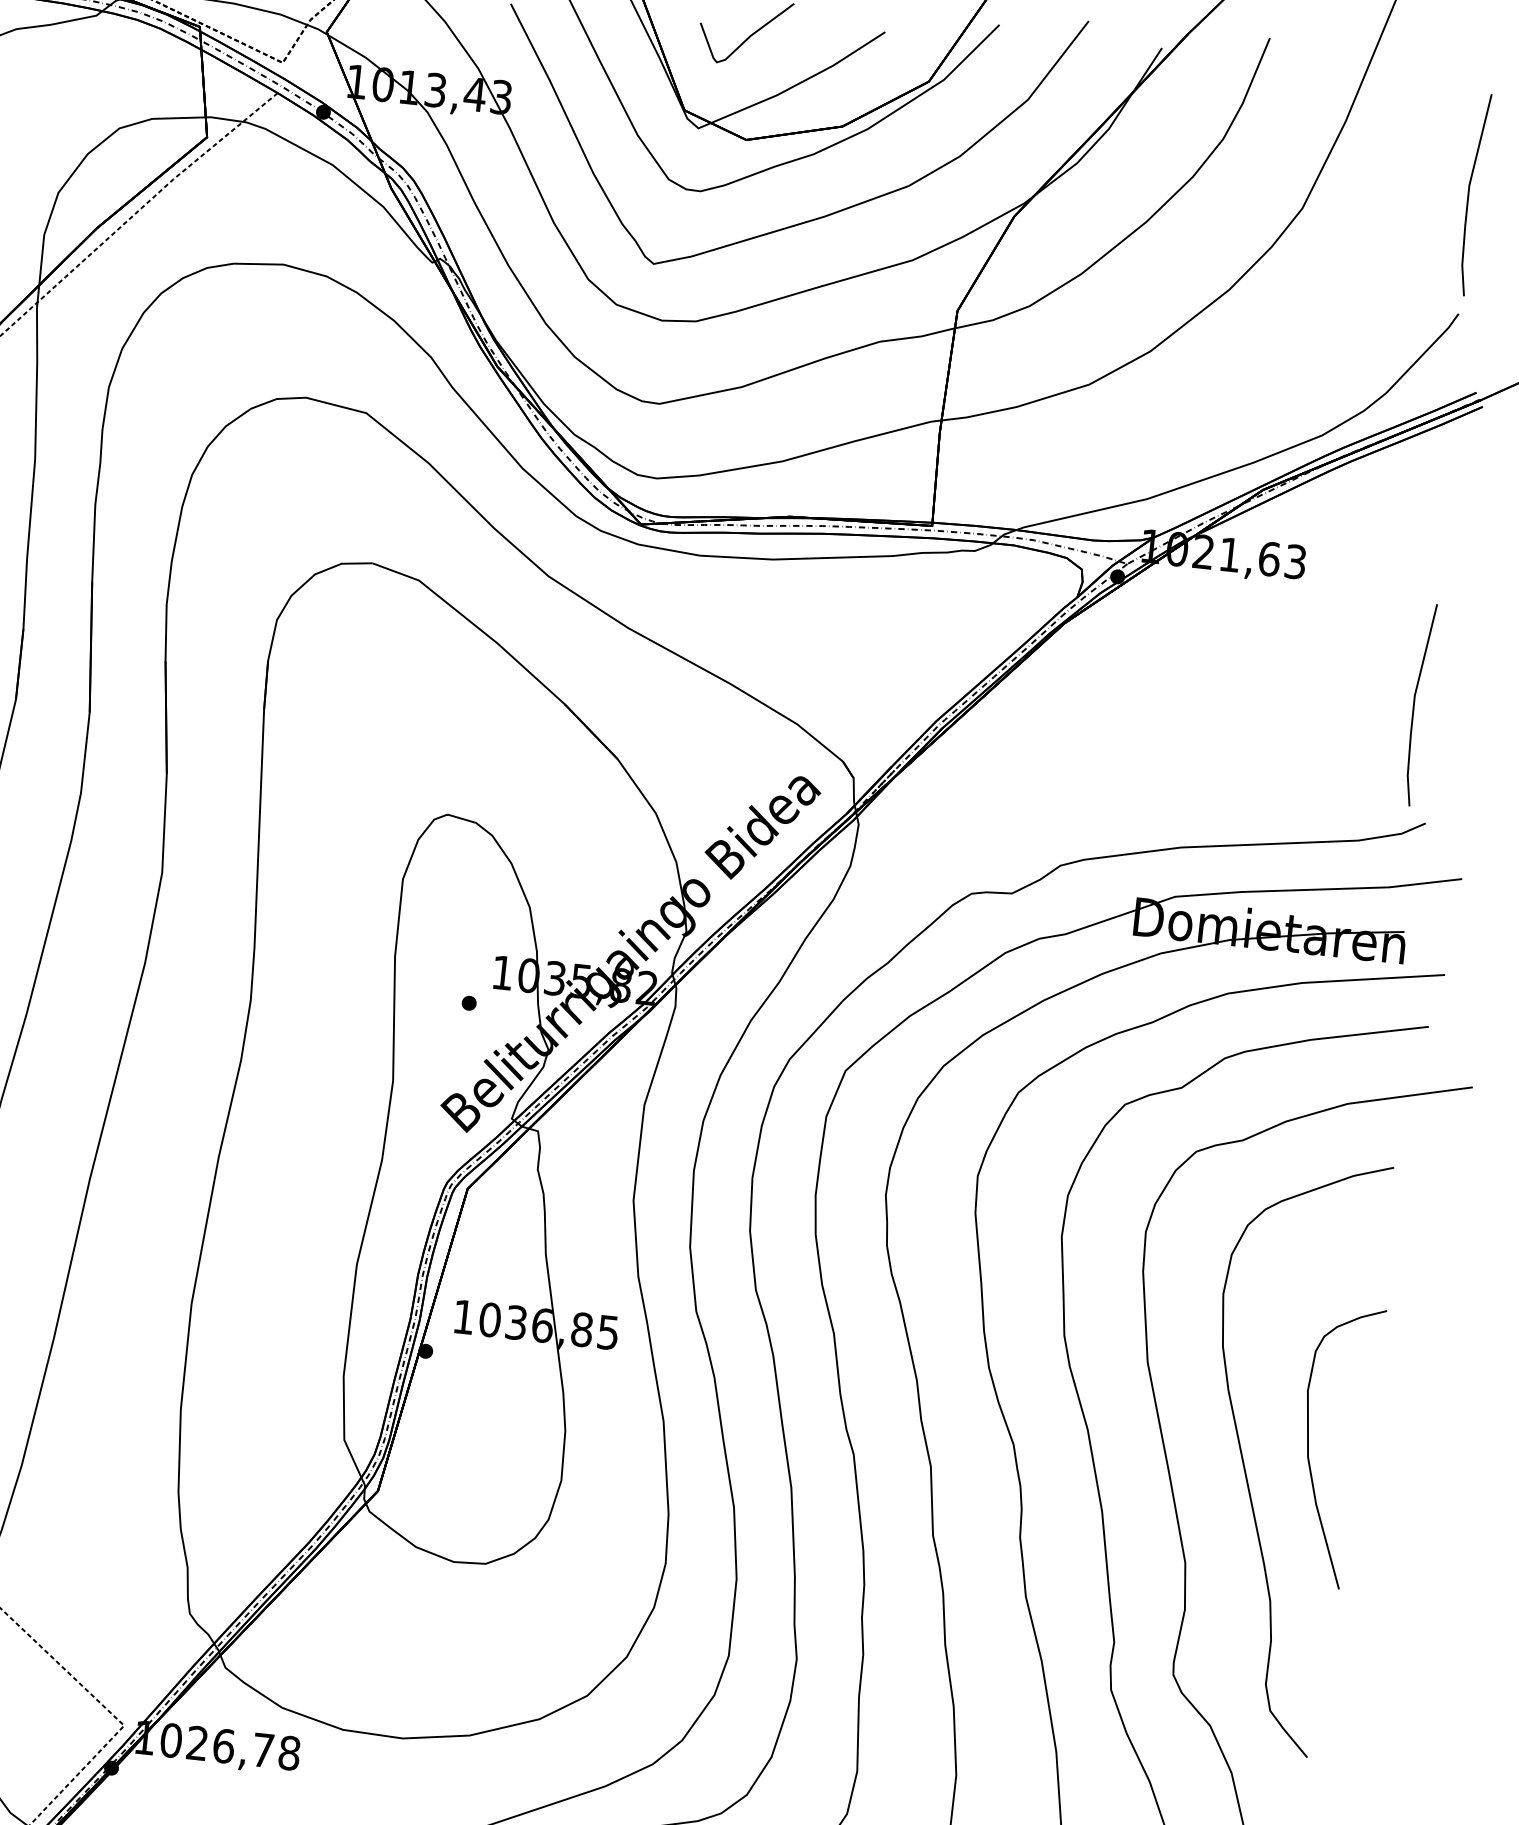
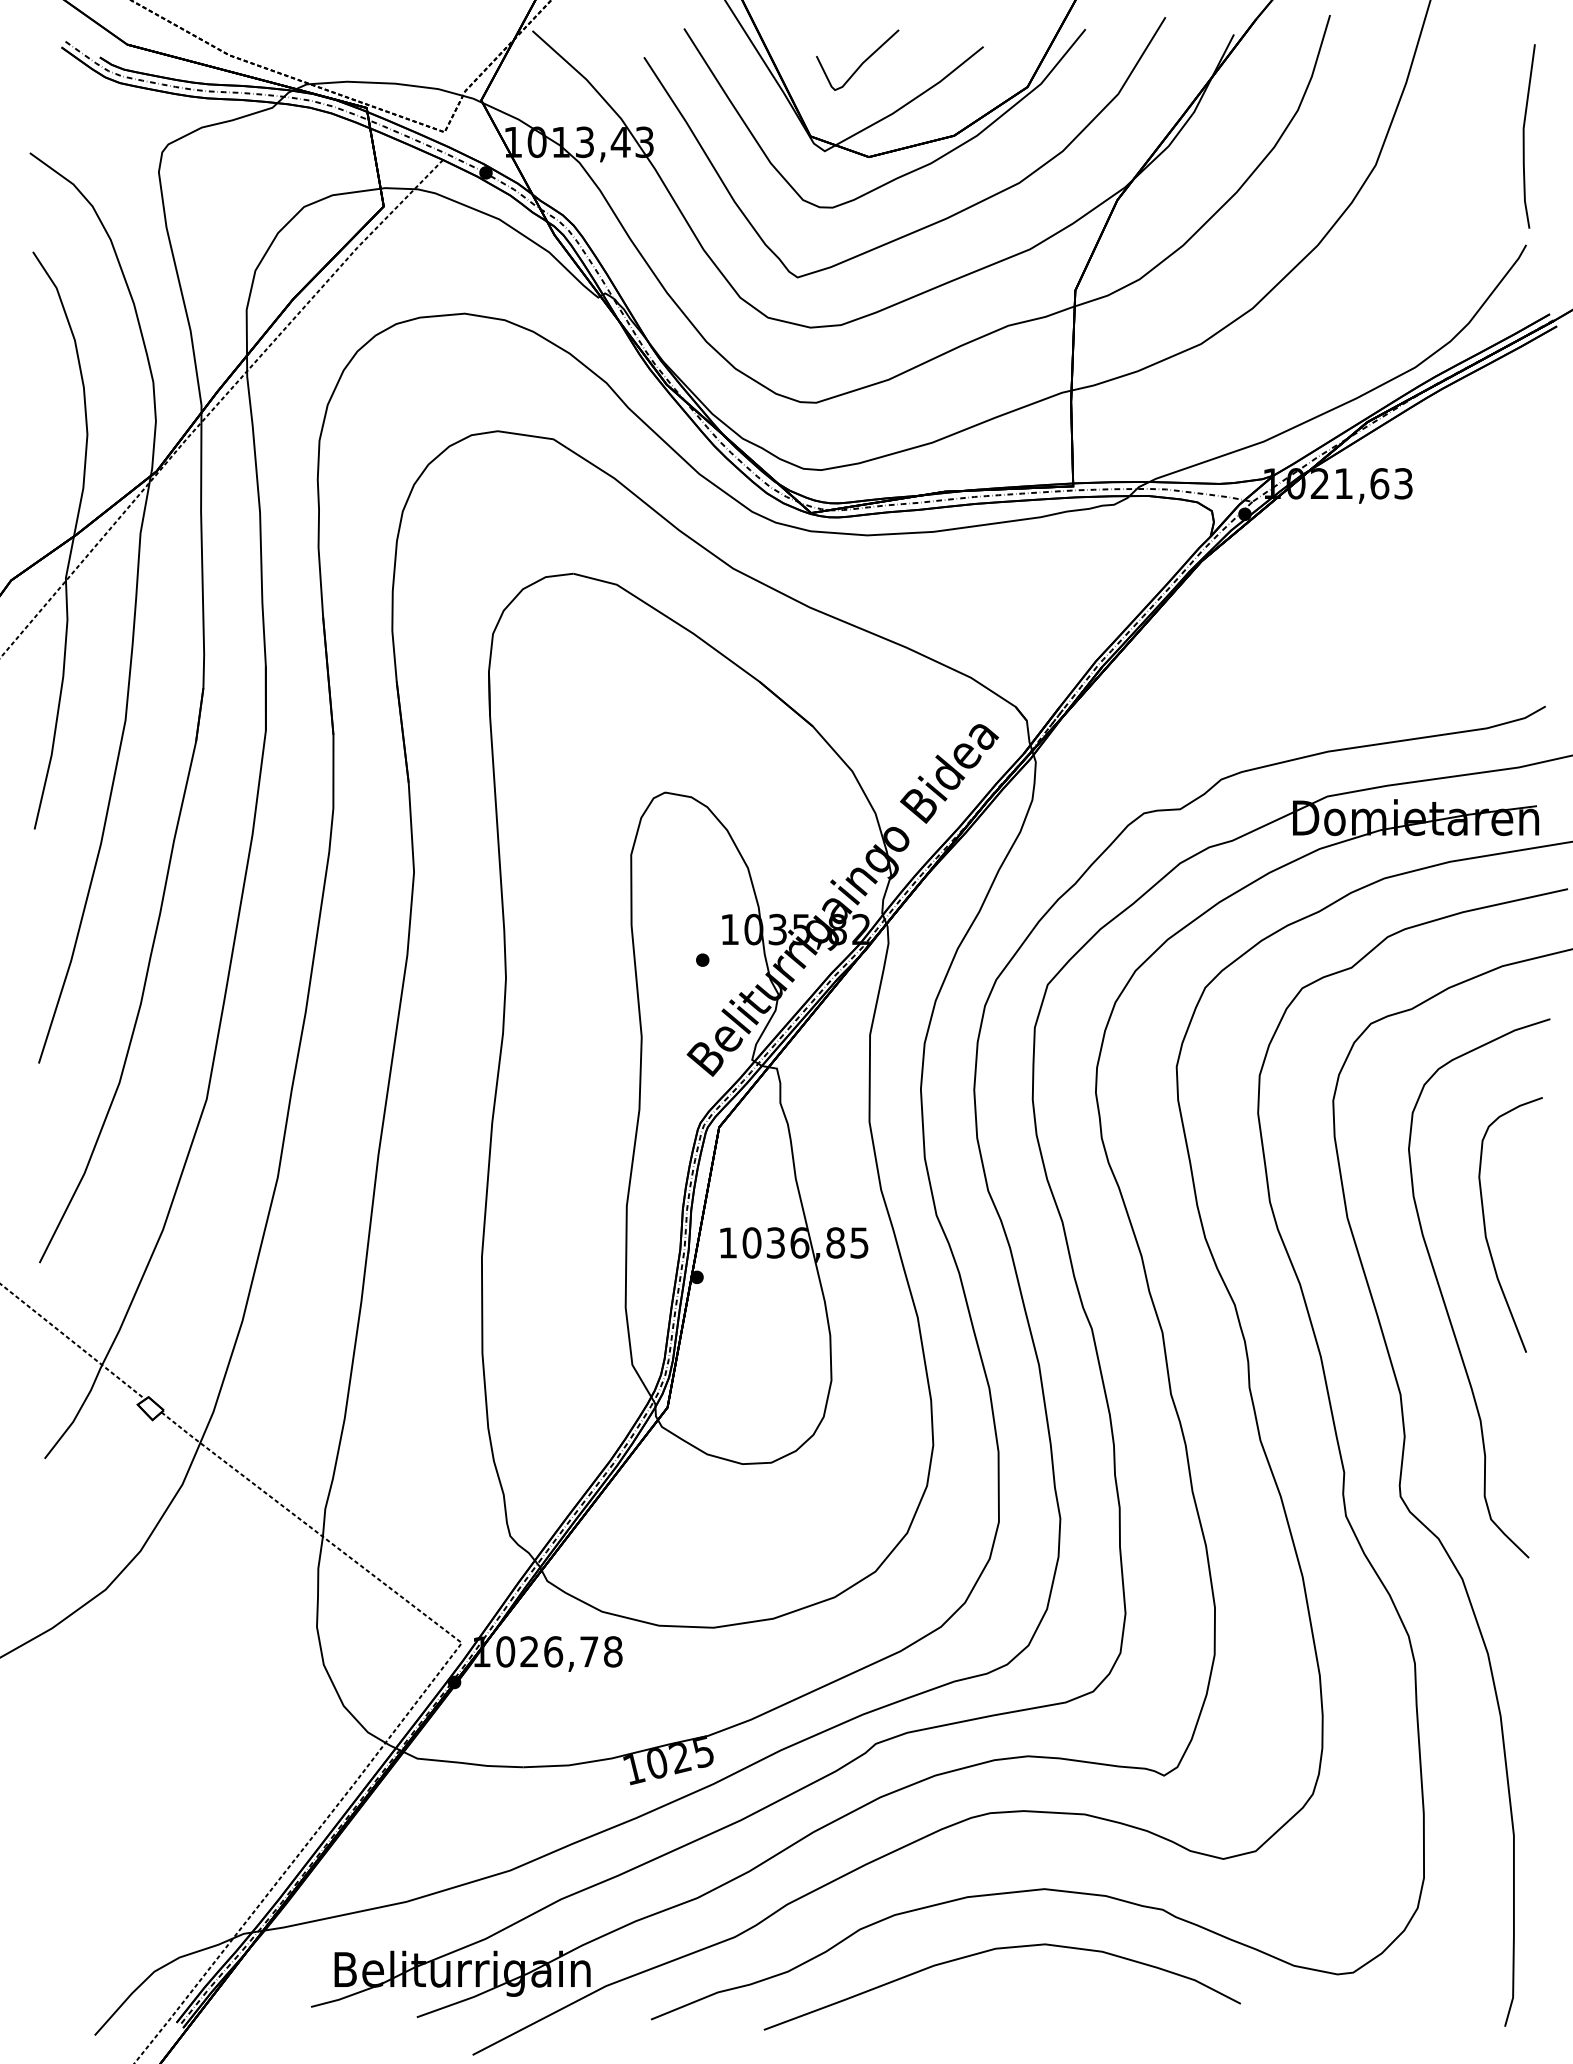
line: (1414, 704) -> (1524, 600), removed
curve: (1309, 1443) -> (1485, 1224), moved

